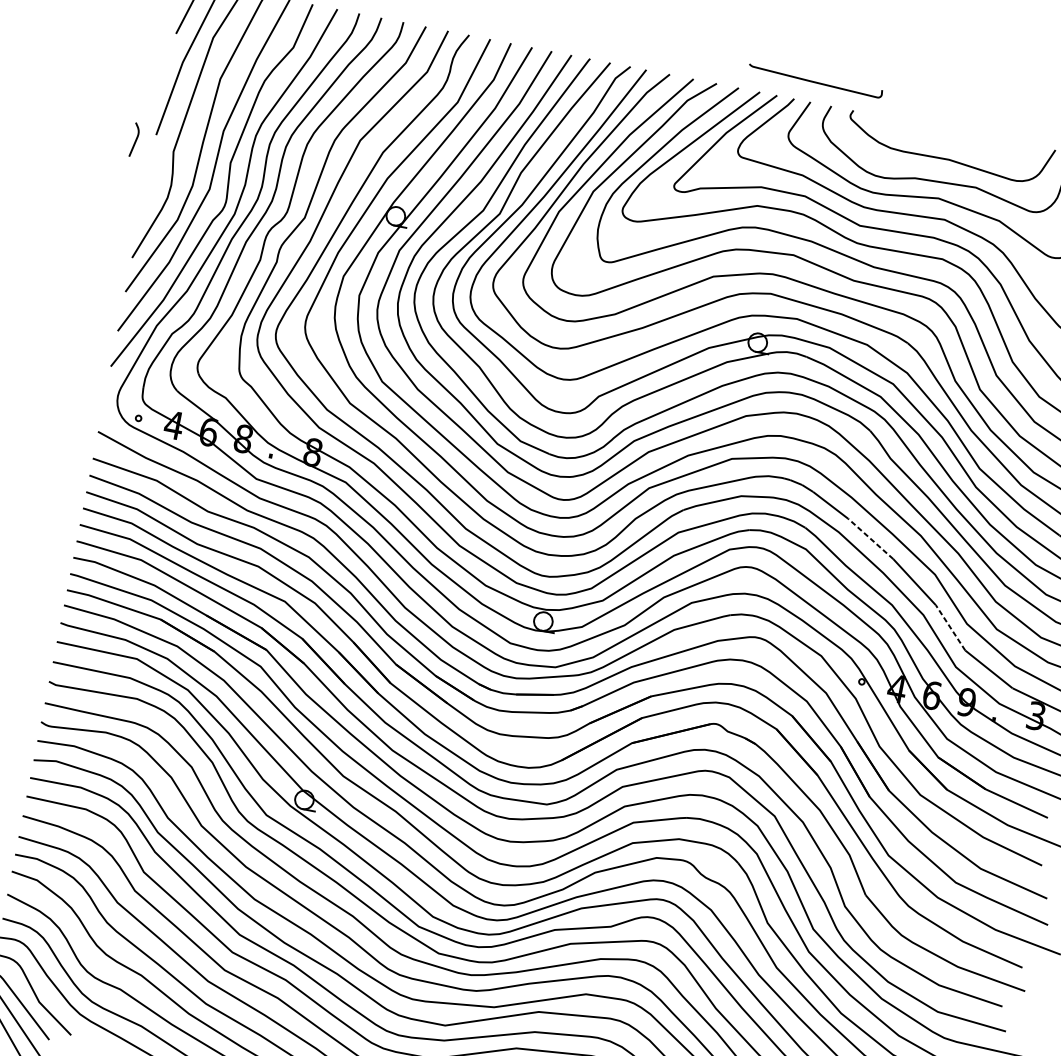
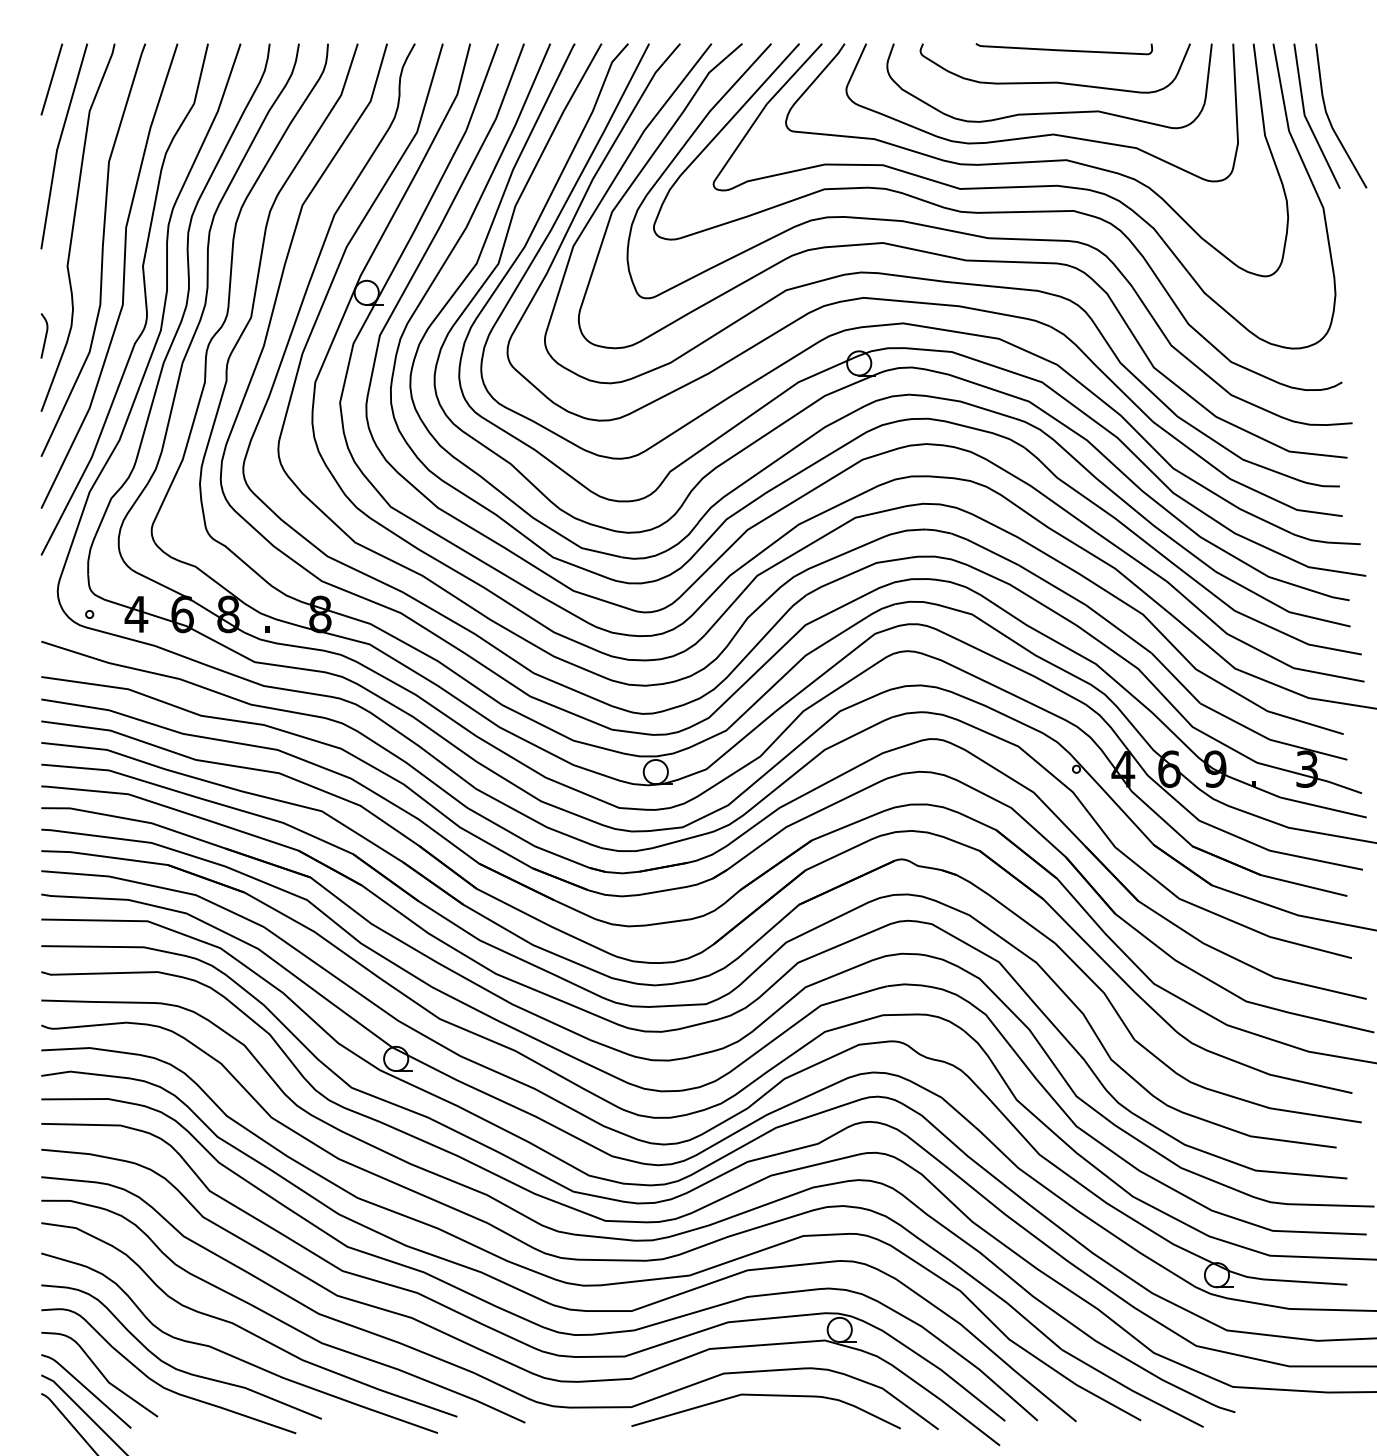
curve: (815, 81) -> (1064, 49), moved
curve: (135, 139) -> (45, 335), moved
line: (870, 538) -> (1051, 584), dashed -> solid
line: (950, 627) -> (1175, 677), dashed -> solid

